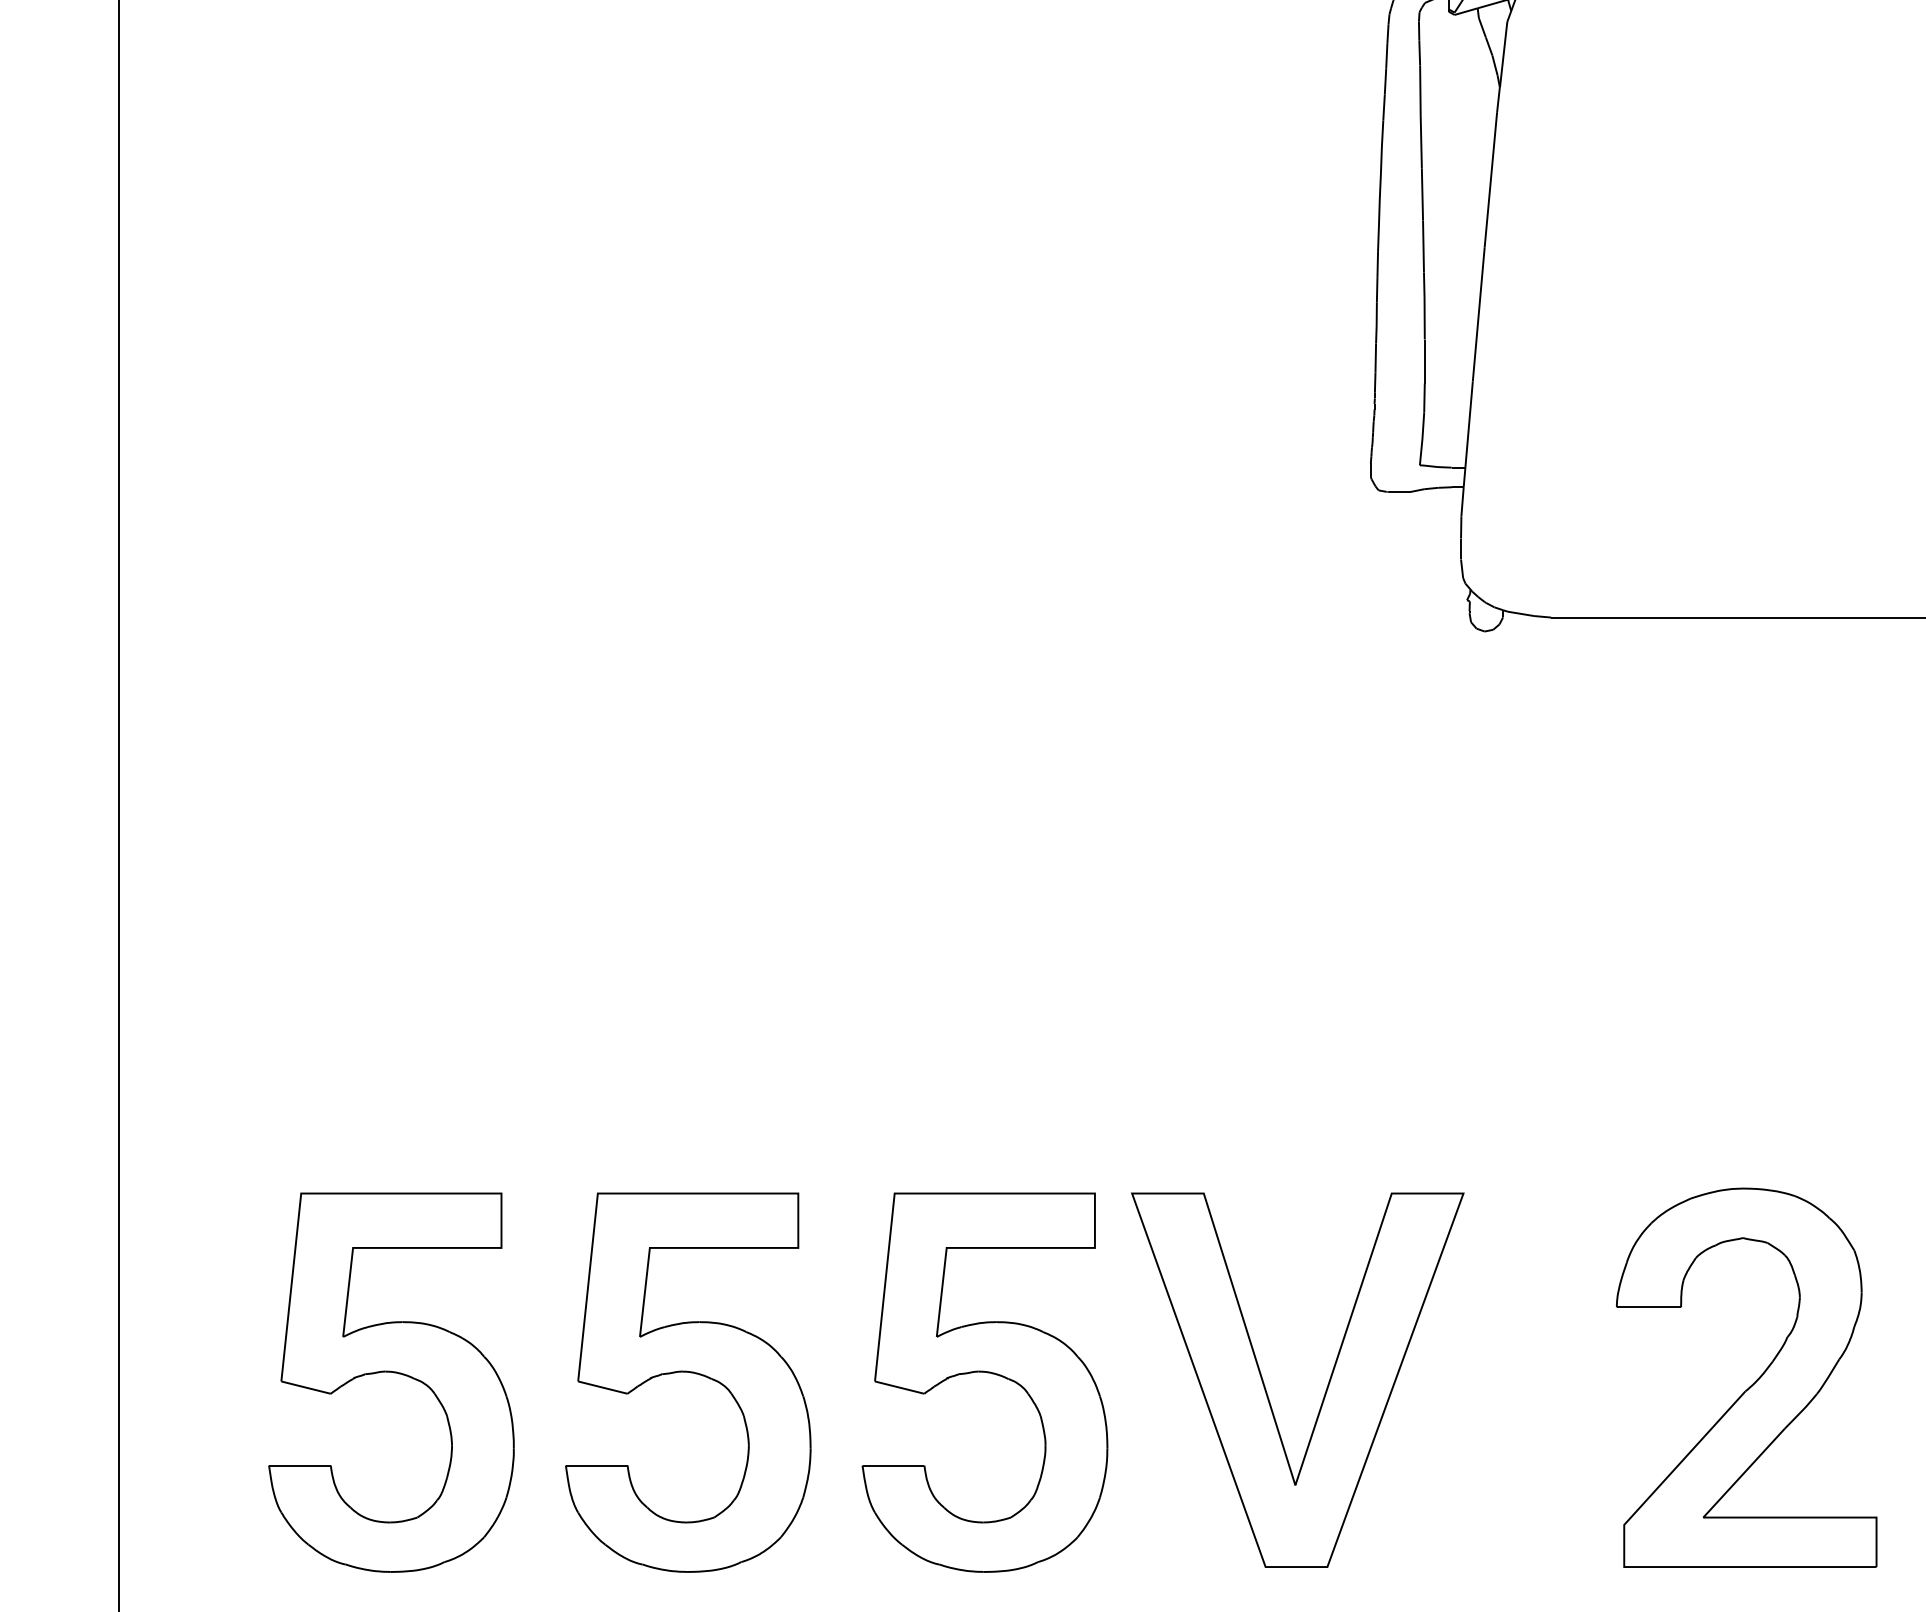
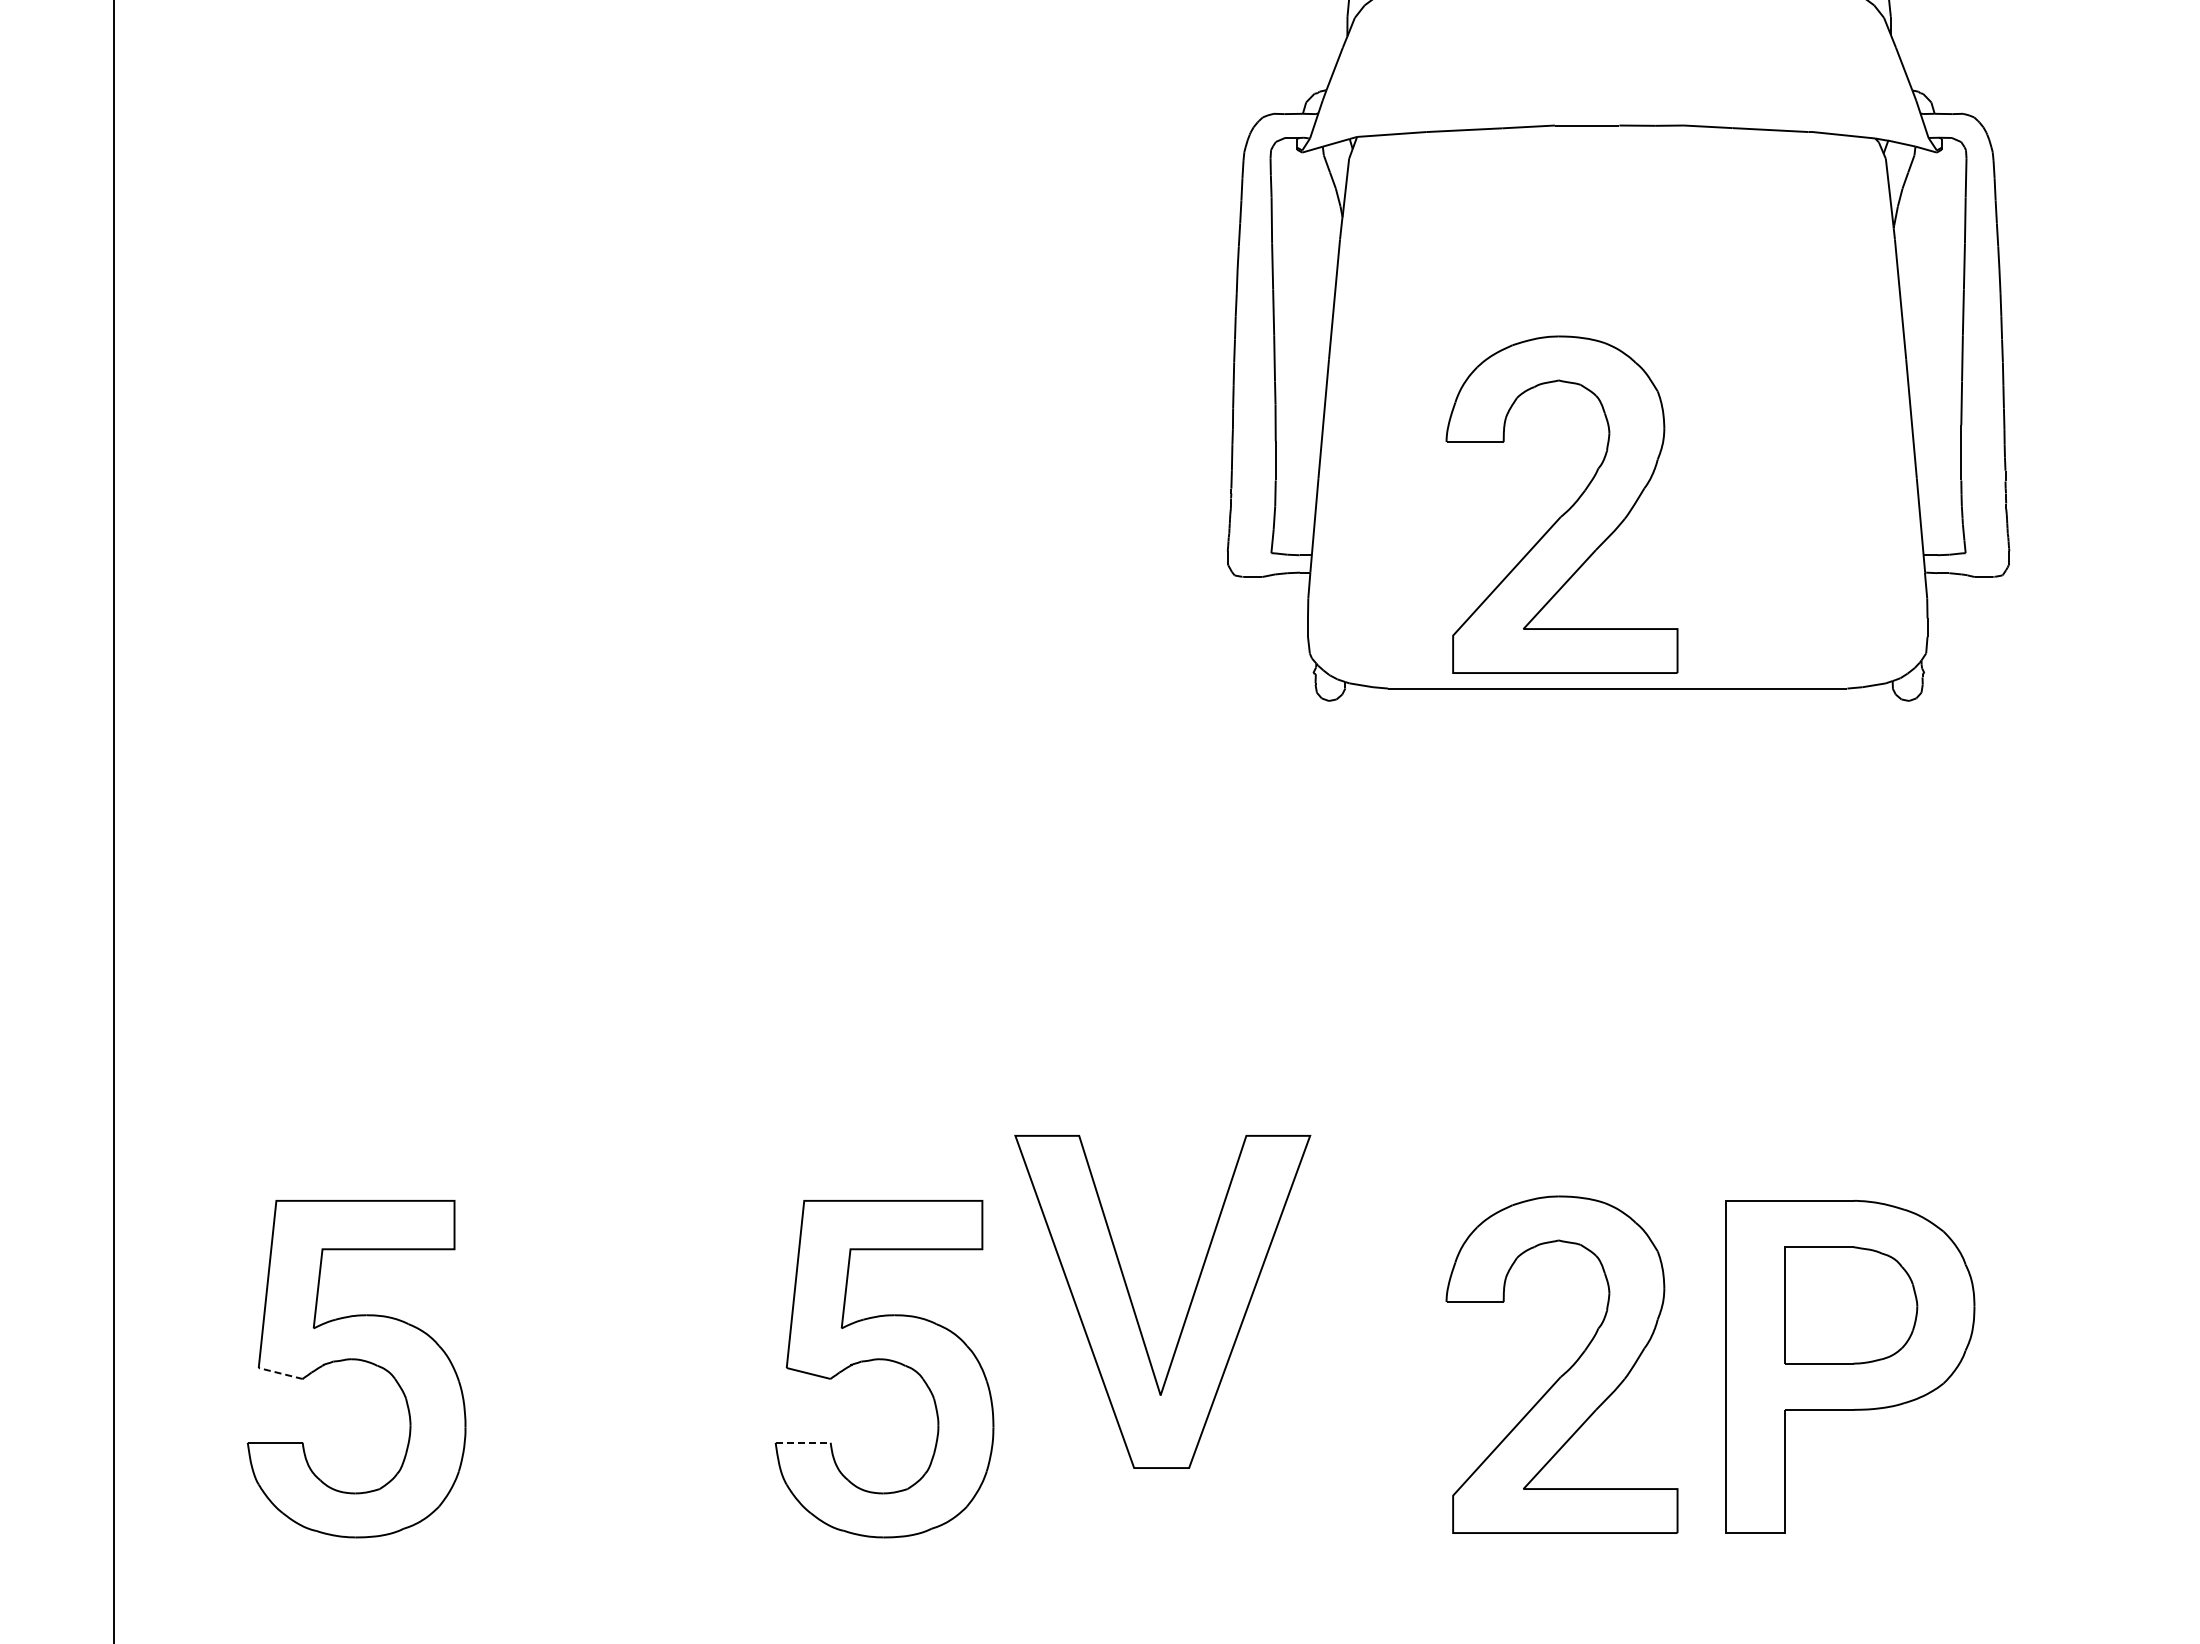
part: (1752, 416) -> (1567, 509), added
part: (688, 1373) -> (620, 1360), removed
line: (305, 1387) -> (280, 1373), solid -> dashed
part: (1325, 1389) -> (1187, 1310), moved
line: (893, 1465) -> (803, 1442), solid -> dashed

